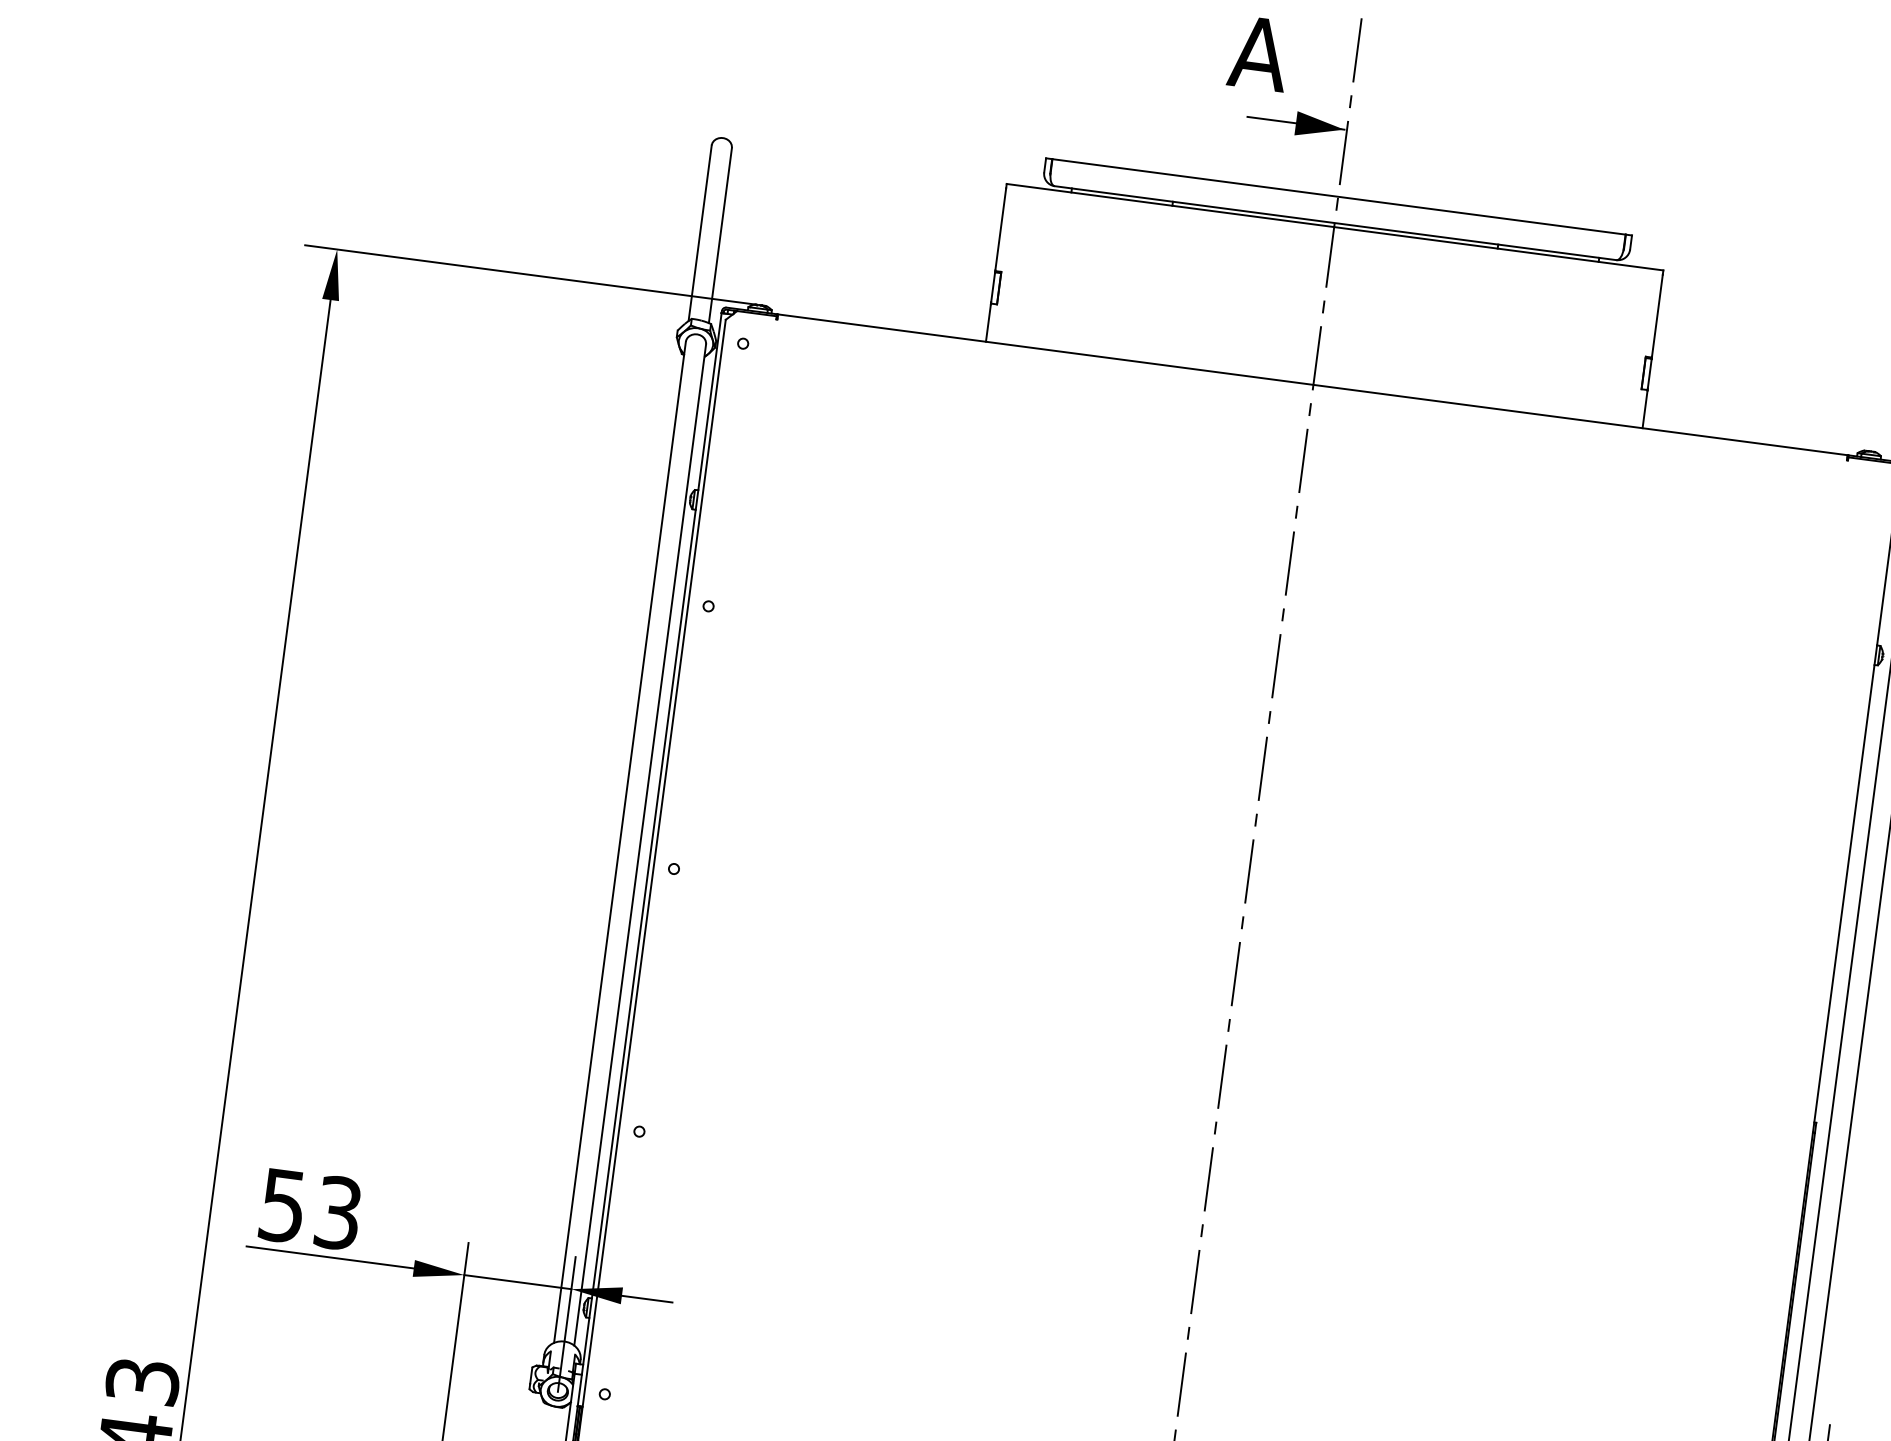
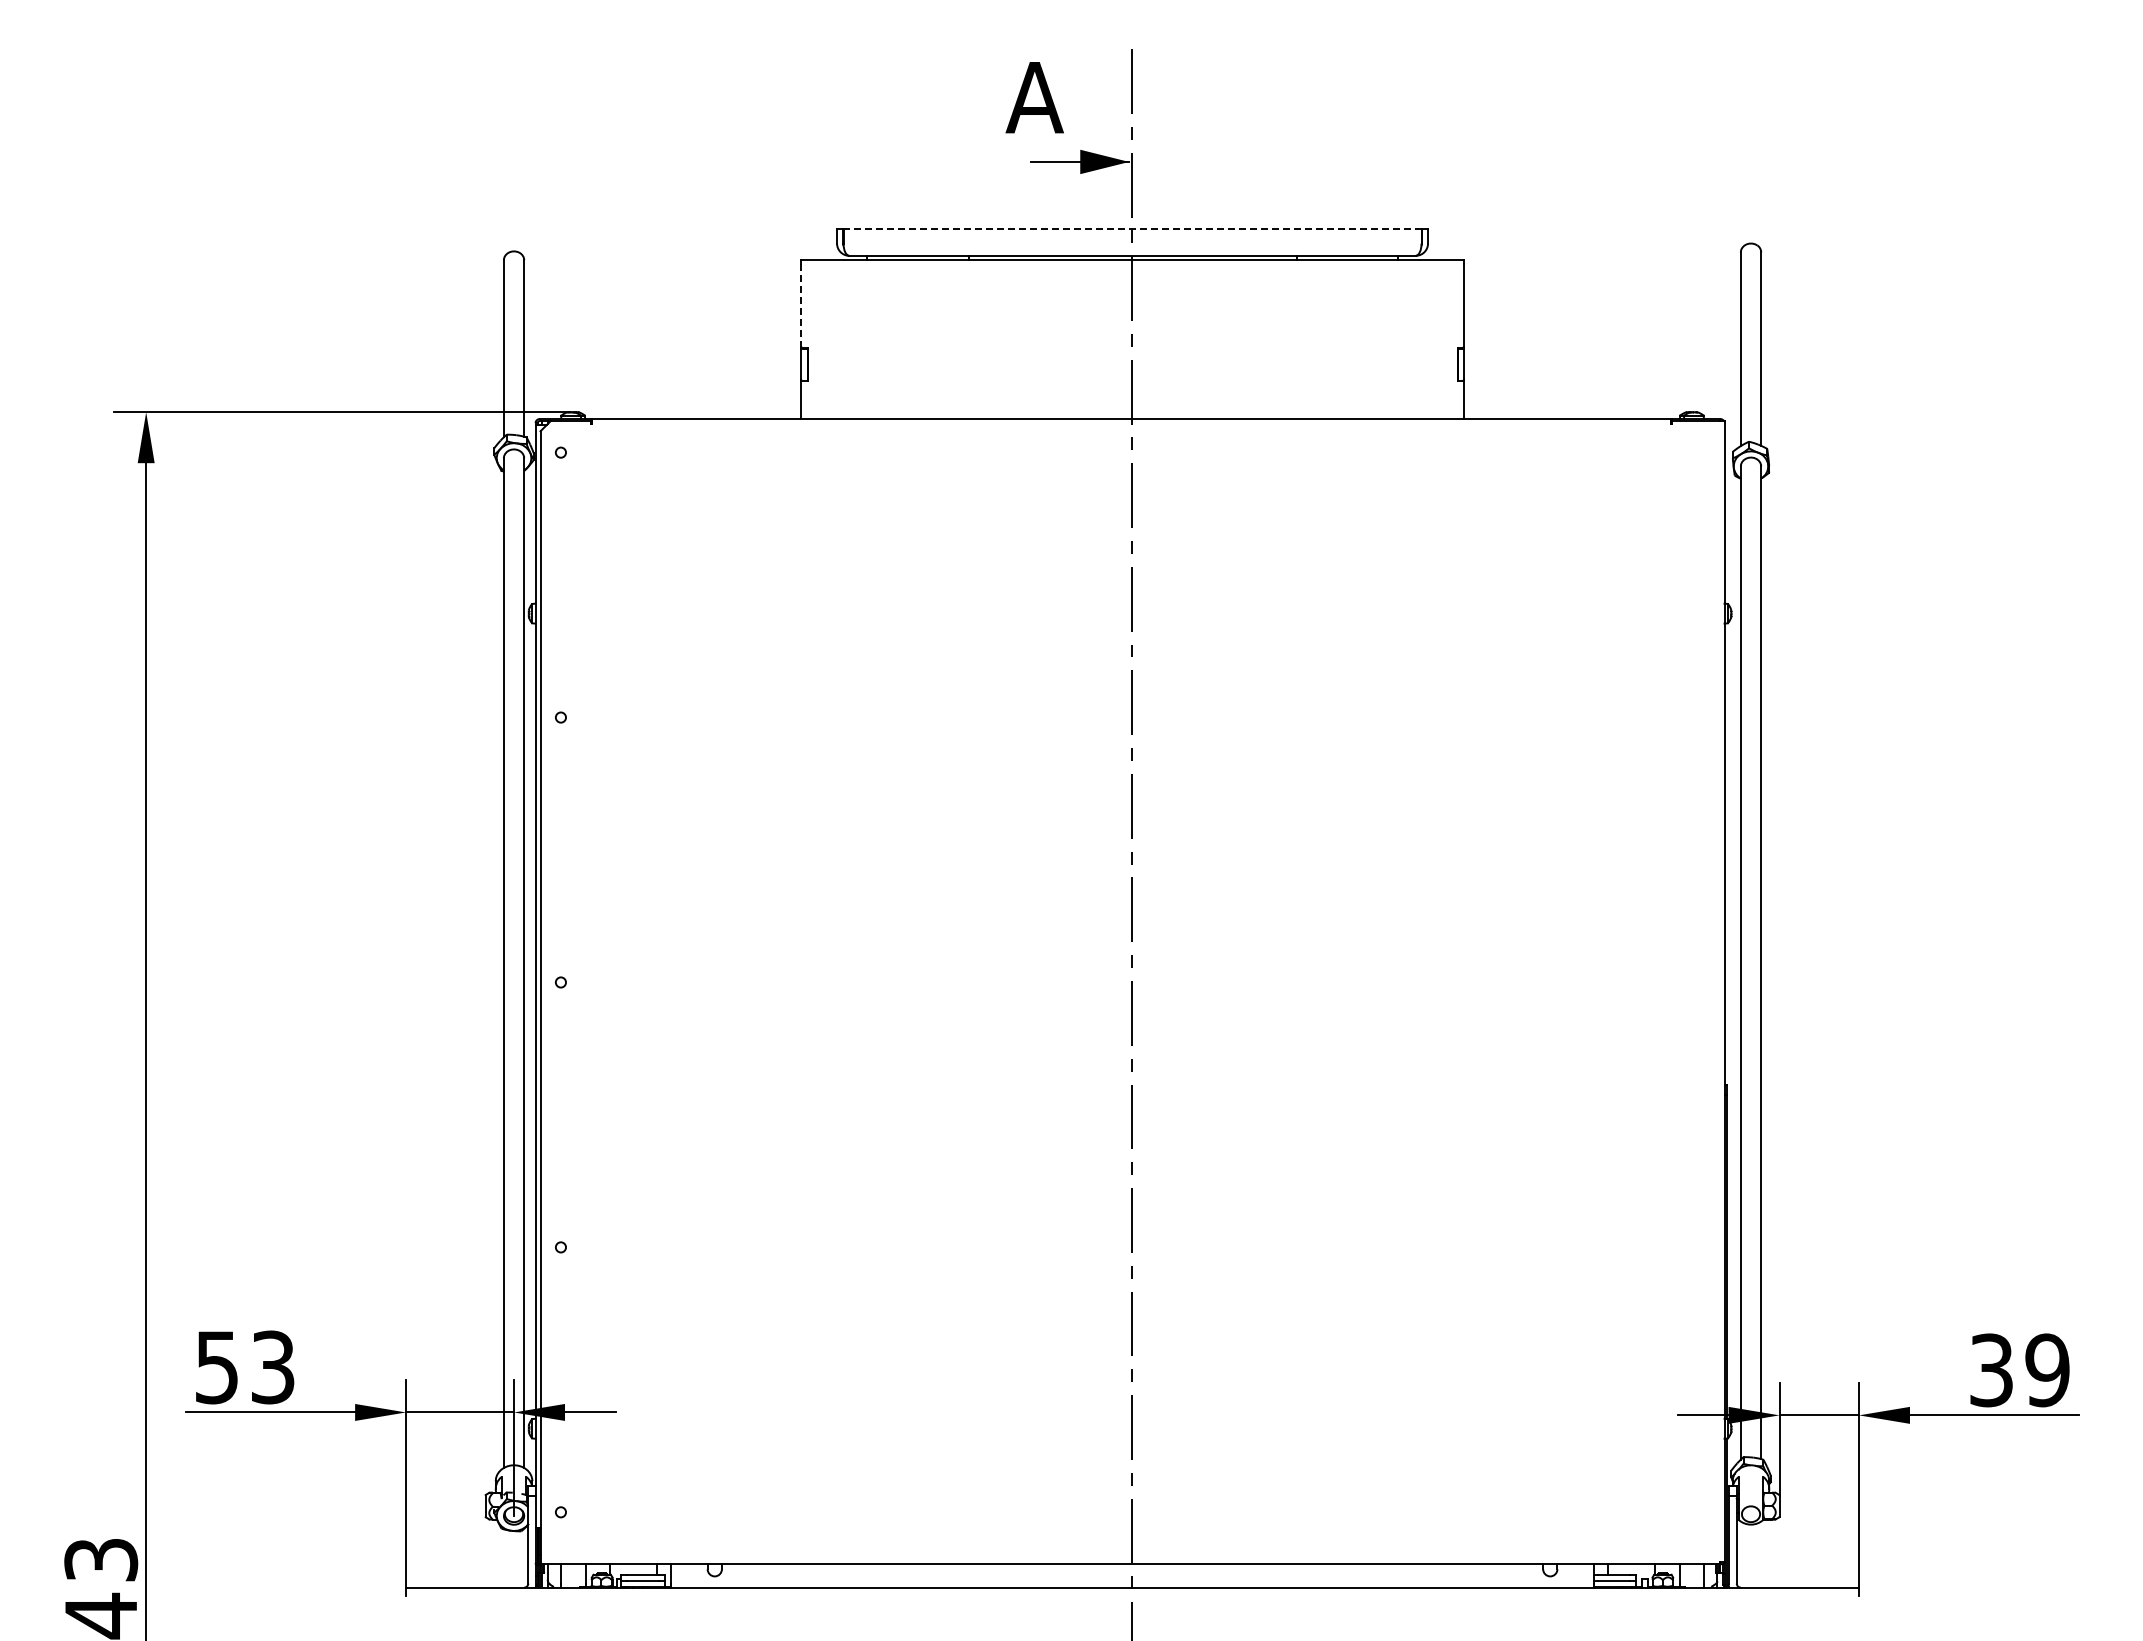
line: (1338, 197) -> (1132, 229), solid -> dashed
line: (1000, 230) -> (801, 306), solid -> dashed

